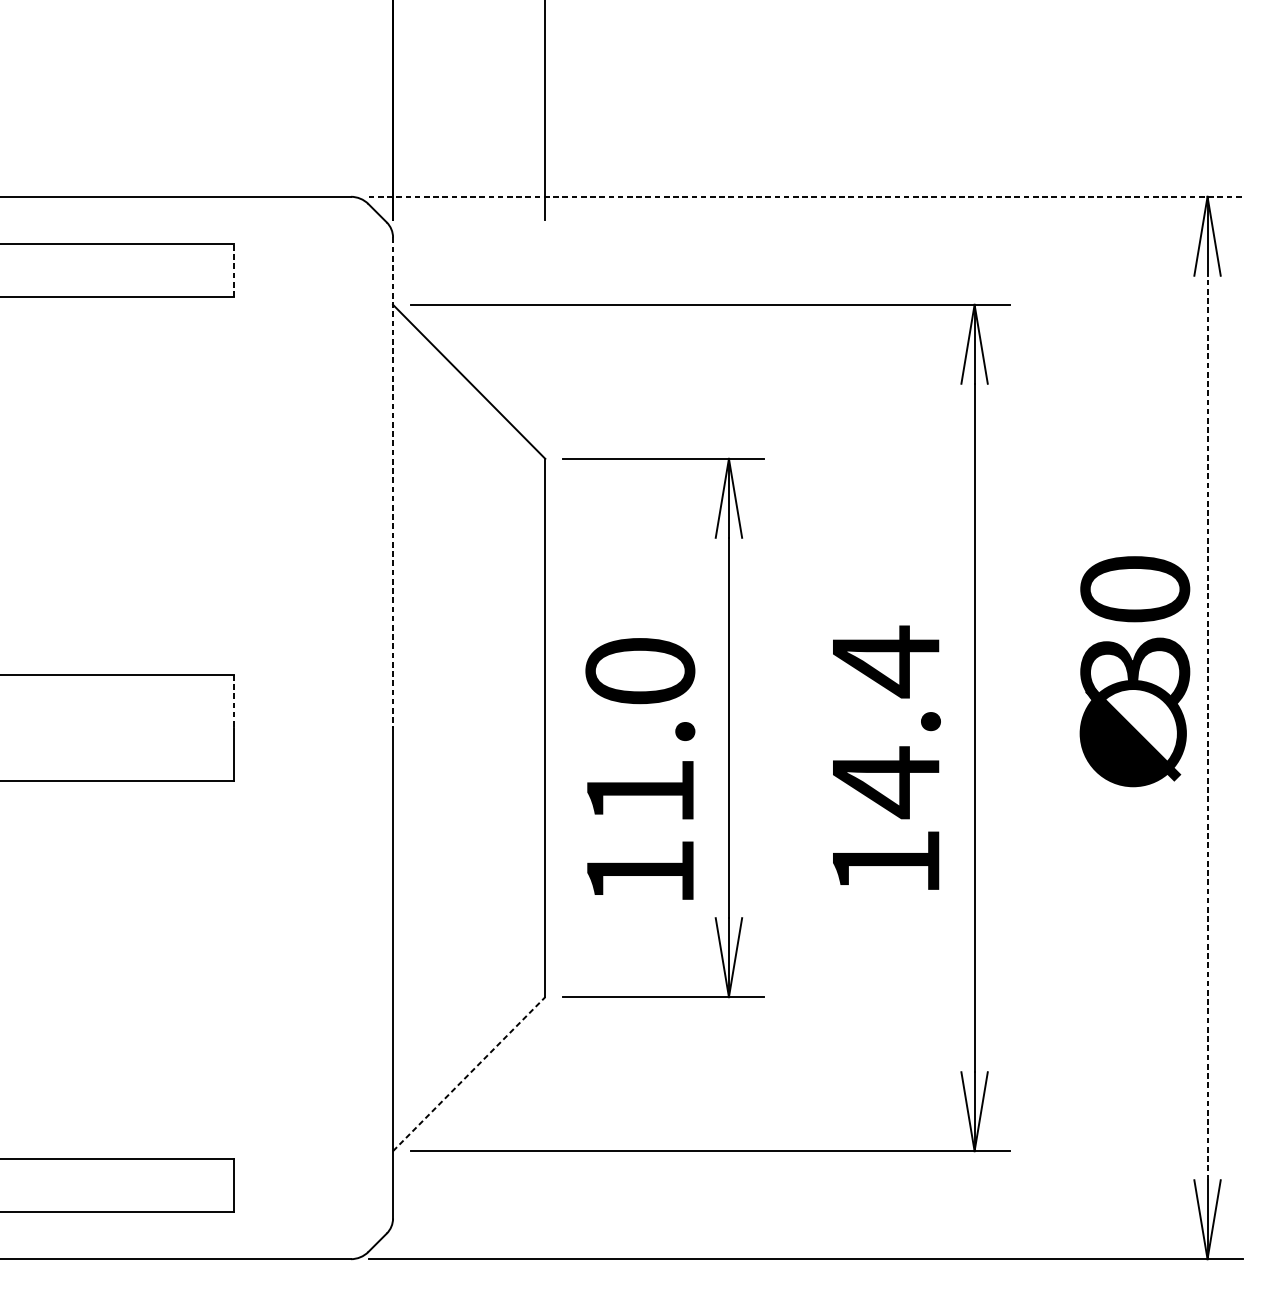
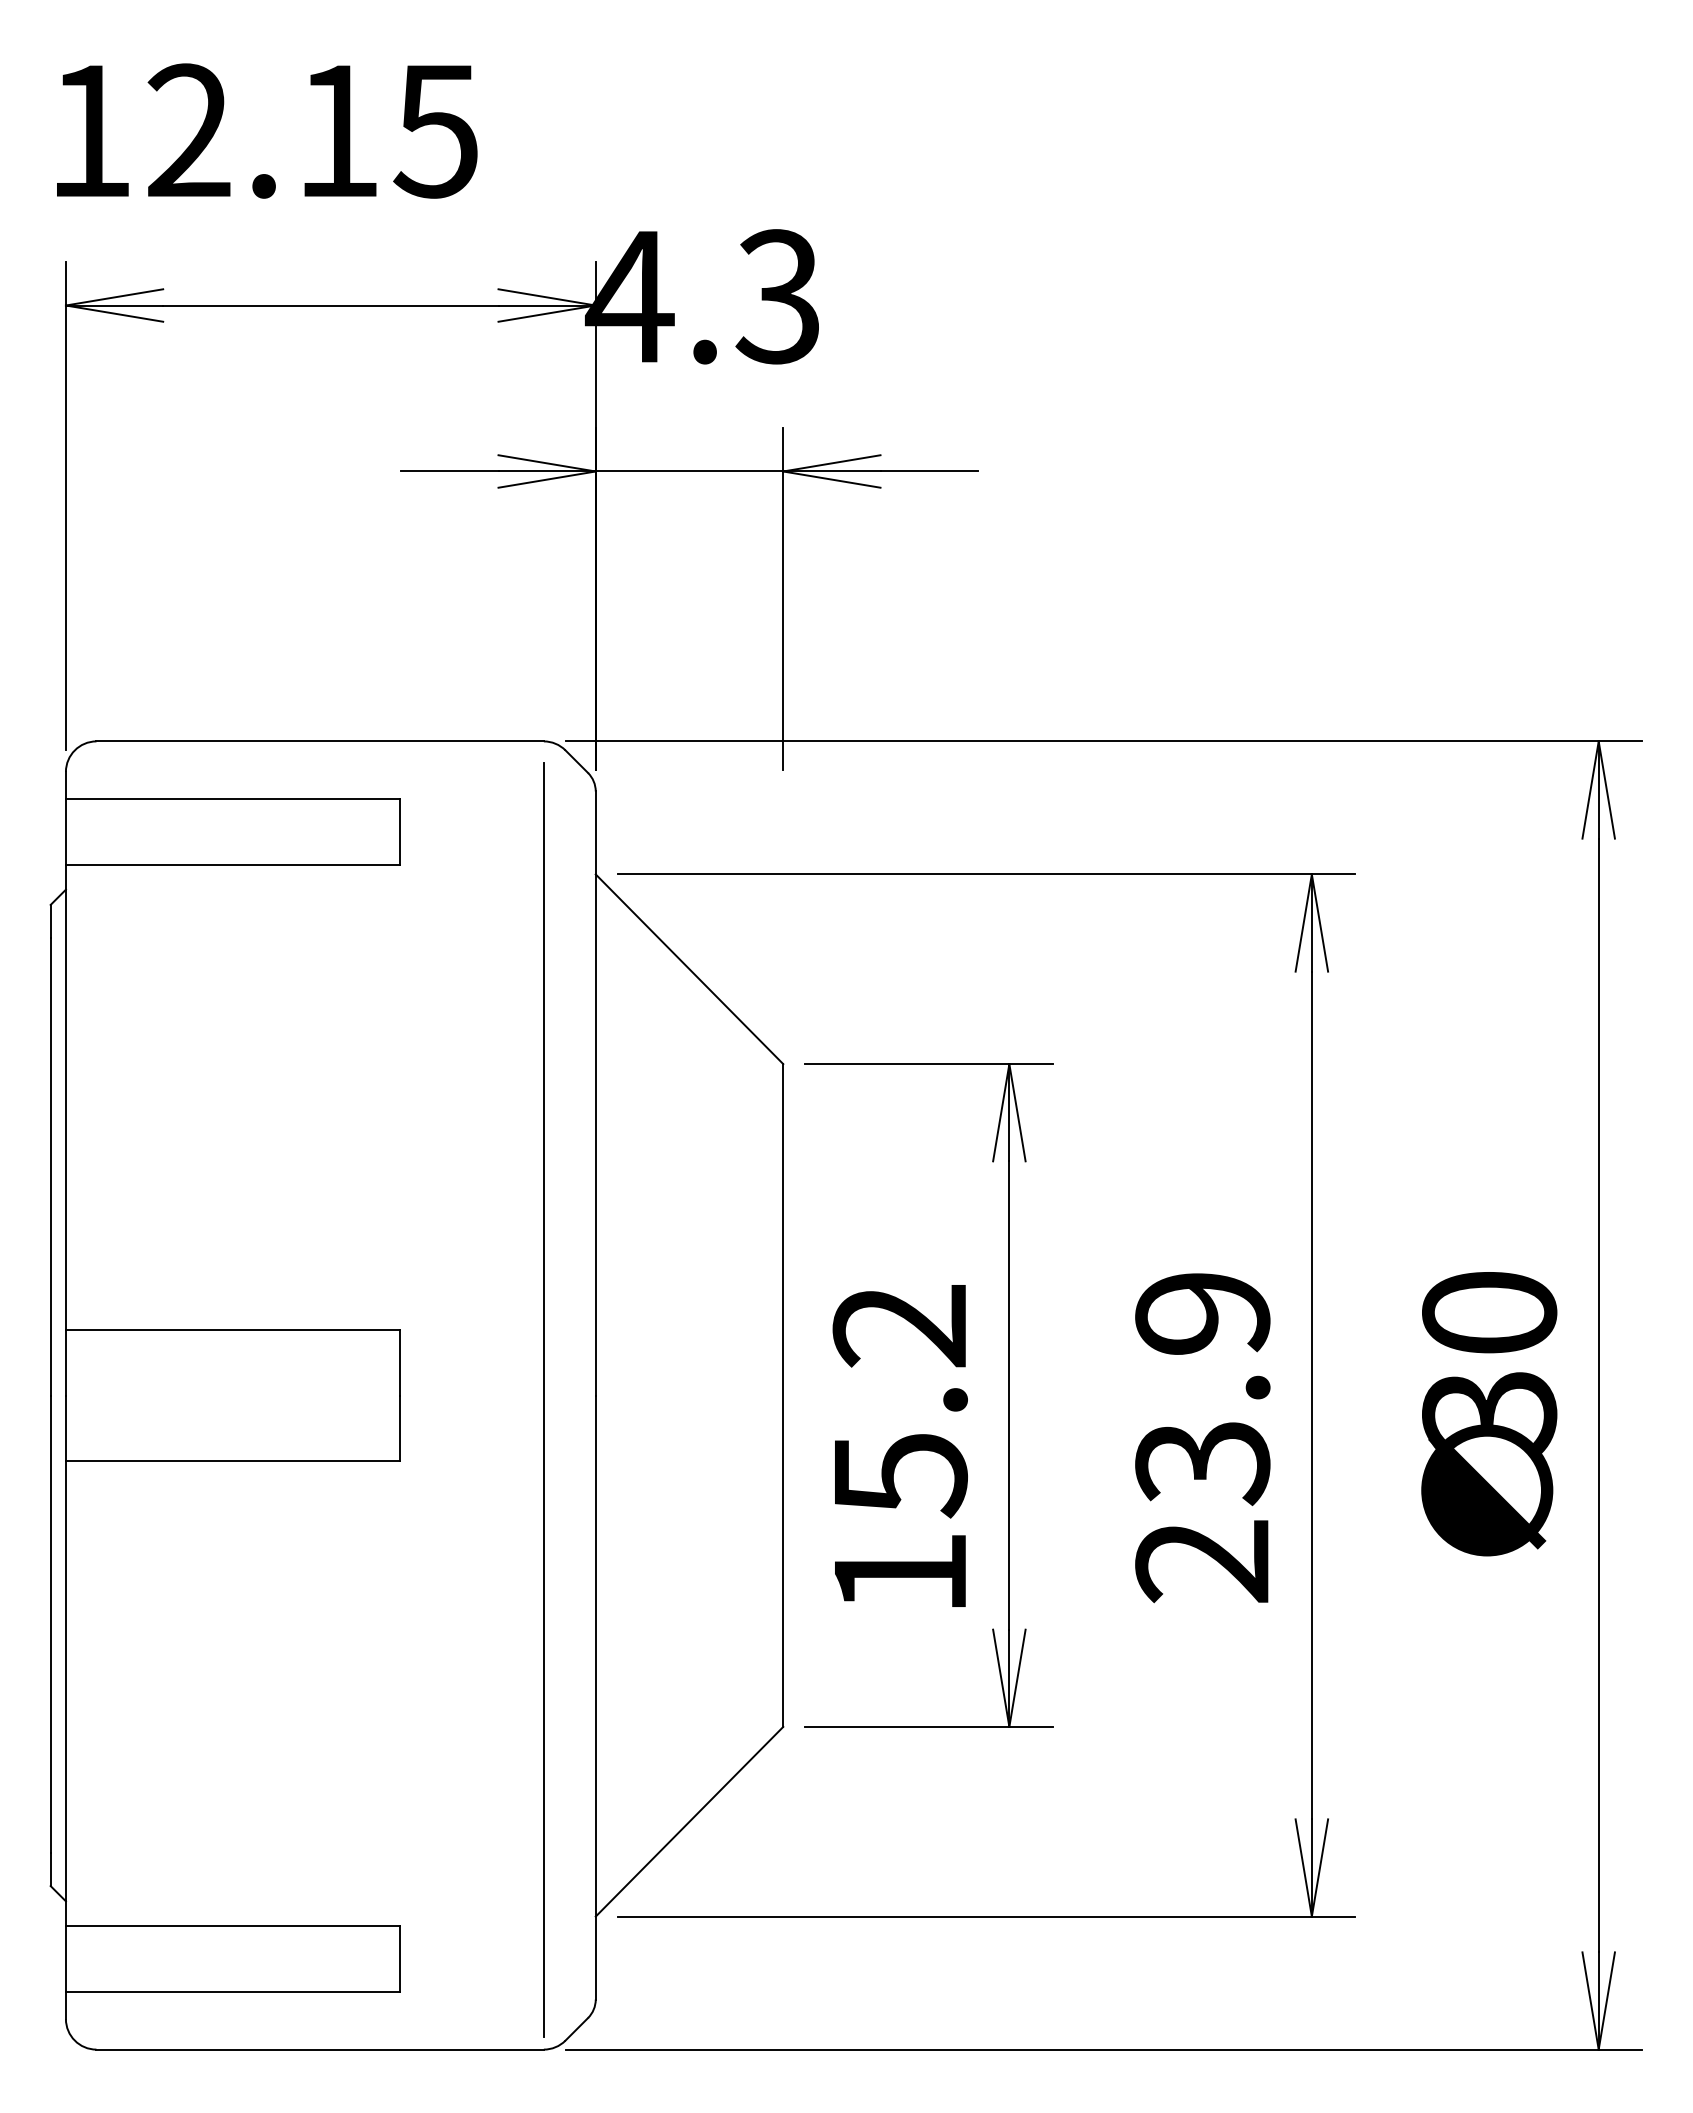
line: (806, 196) -> (1104, 741), dashed -> solid
line: (233, 269) -> (399, 831), dashed -> solid
line: (392, 483) -> (595, 1094), dashed -> solid
text: (1135, 671) -> (1489, 1414), moved
line: (233, 701) -> (399, 1362), dashed -> solid
line: (1207, 727) -> (1598, 1395), dashed -> solid
line: (350, 731) -> (543, 1399), added
text: (639, 732) -> (899, 1401), 11.0 -> 15.2
text: (885, 761) -> (1202, 1436), 14.4 -> 23.9
line: (469, 1073) -> (689, 1821), dashed -> solid

